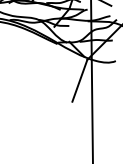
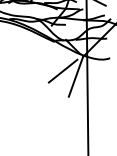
line: (66, 74) -> (63, 70), added

